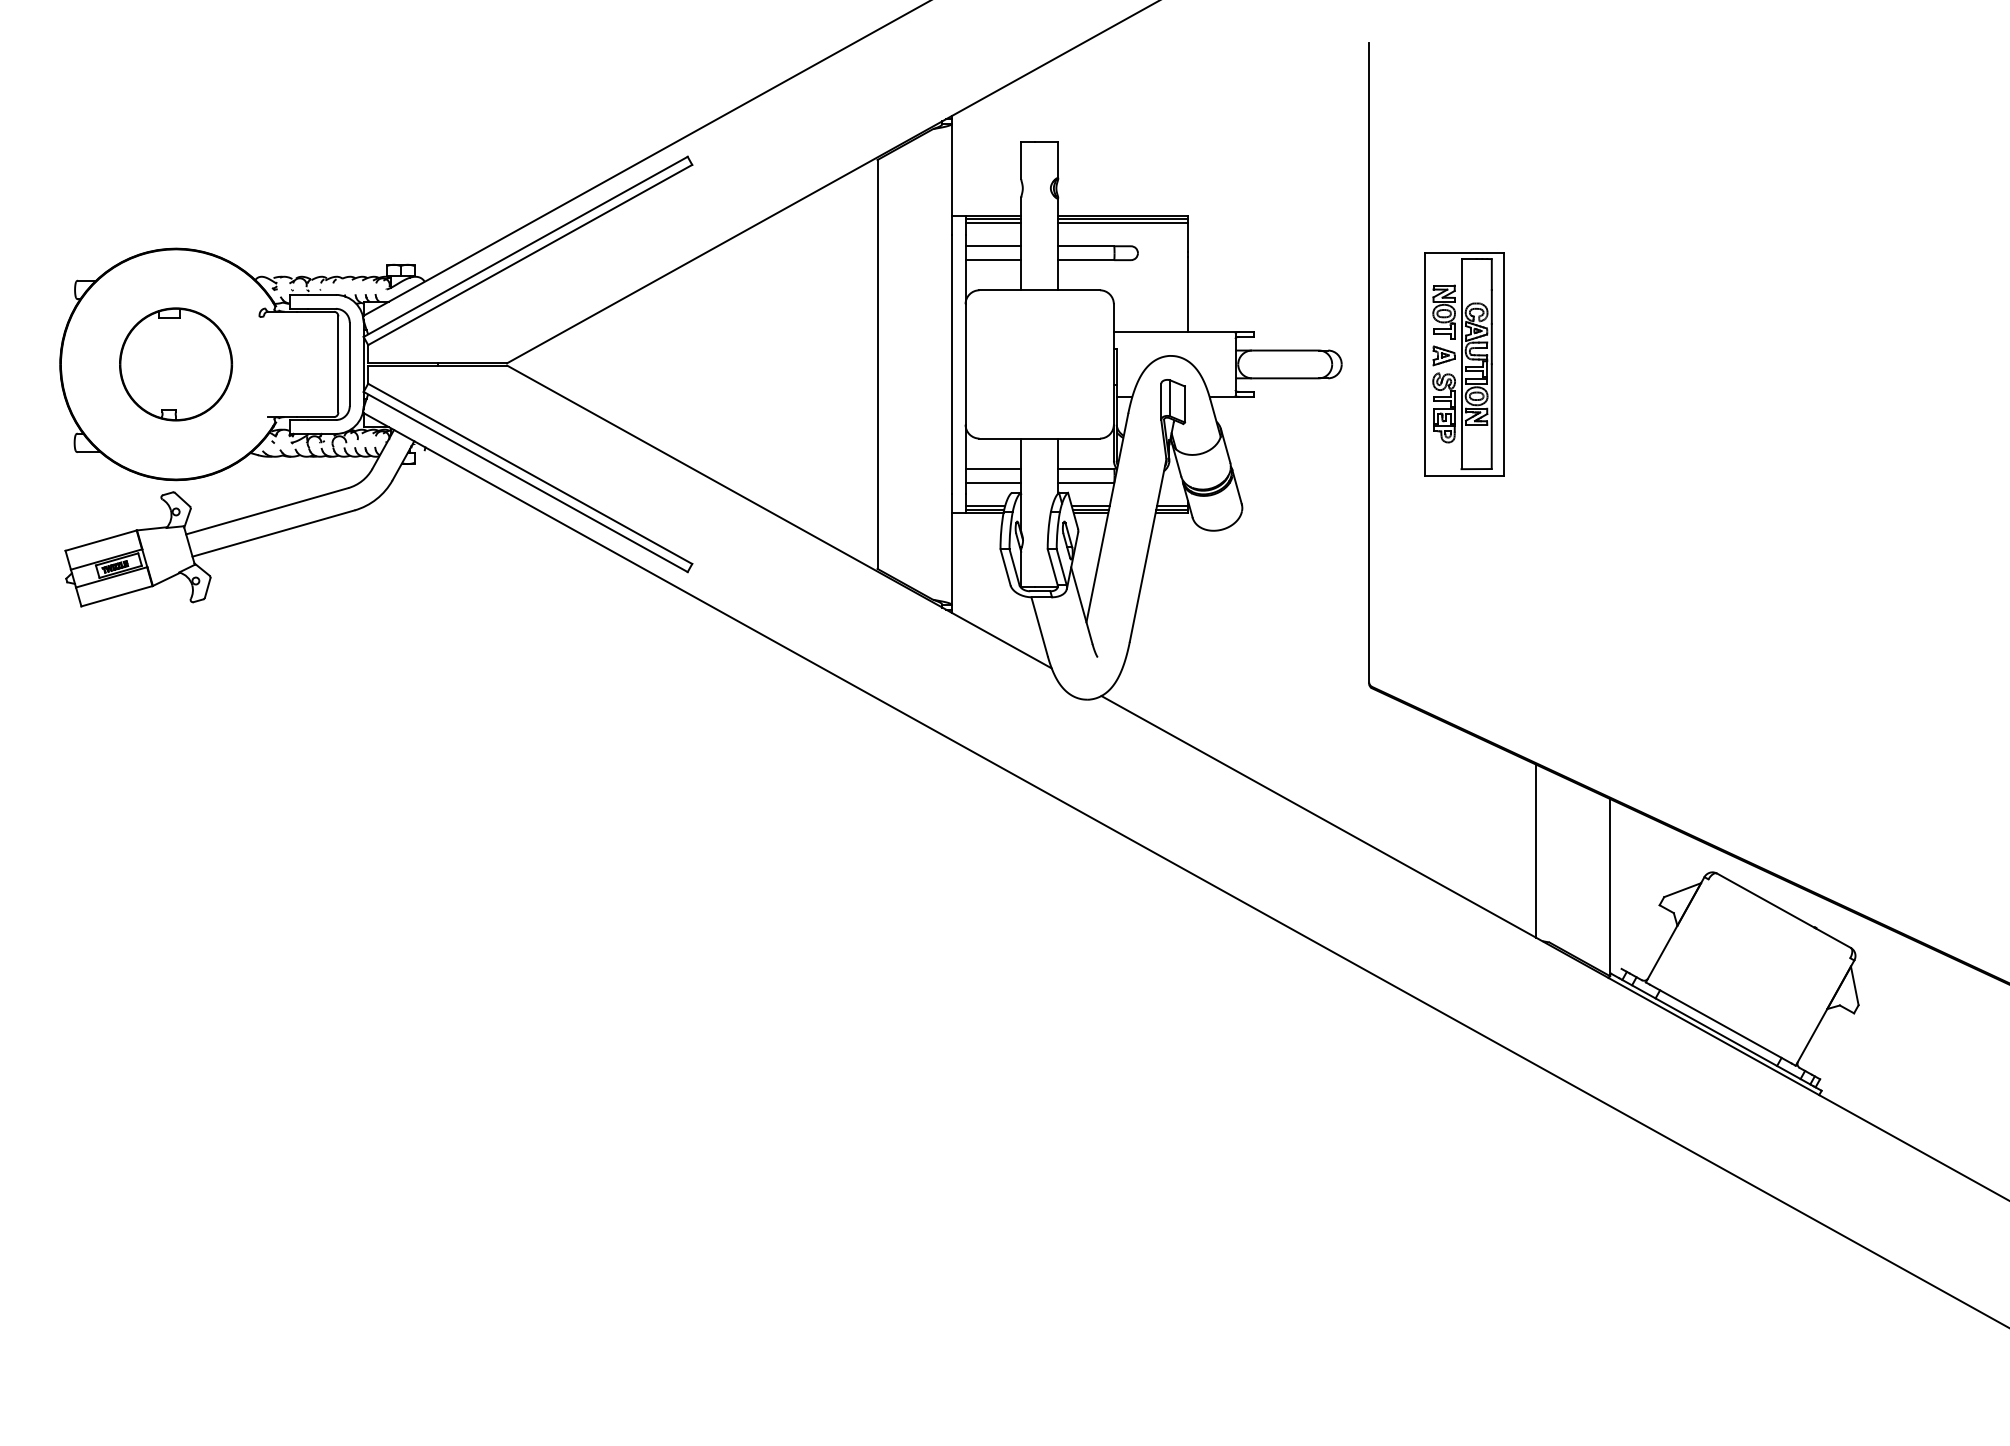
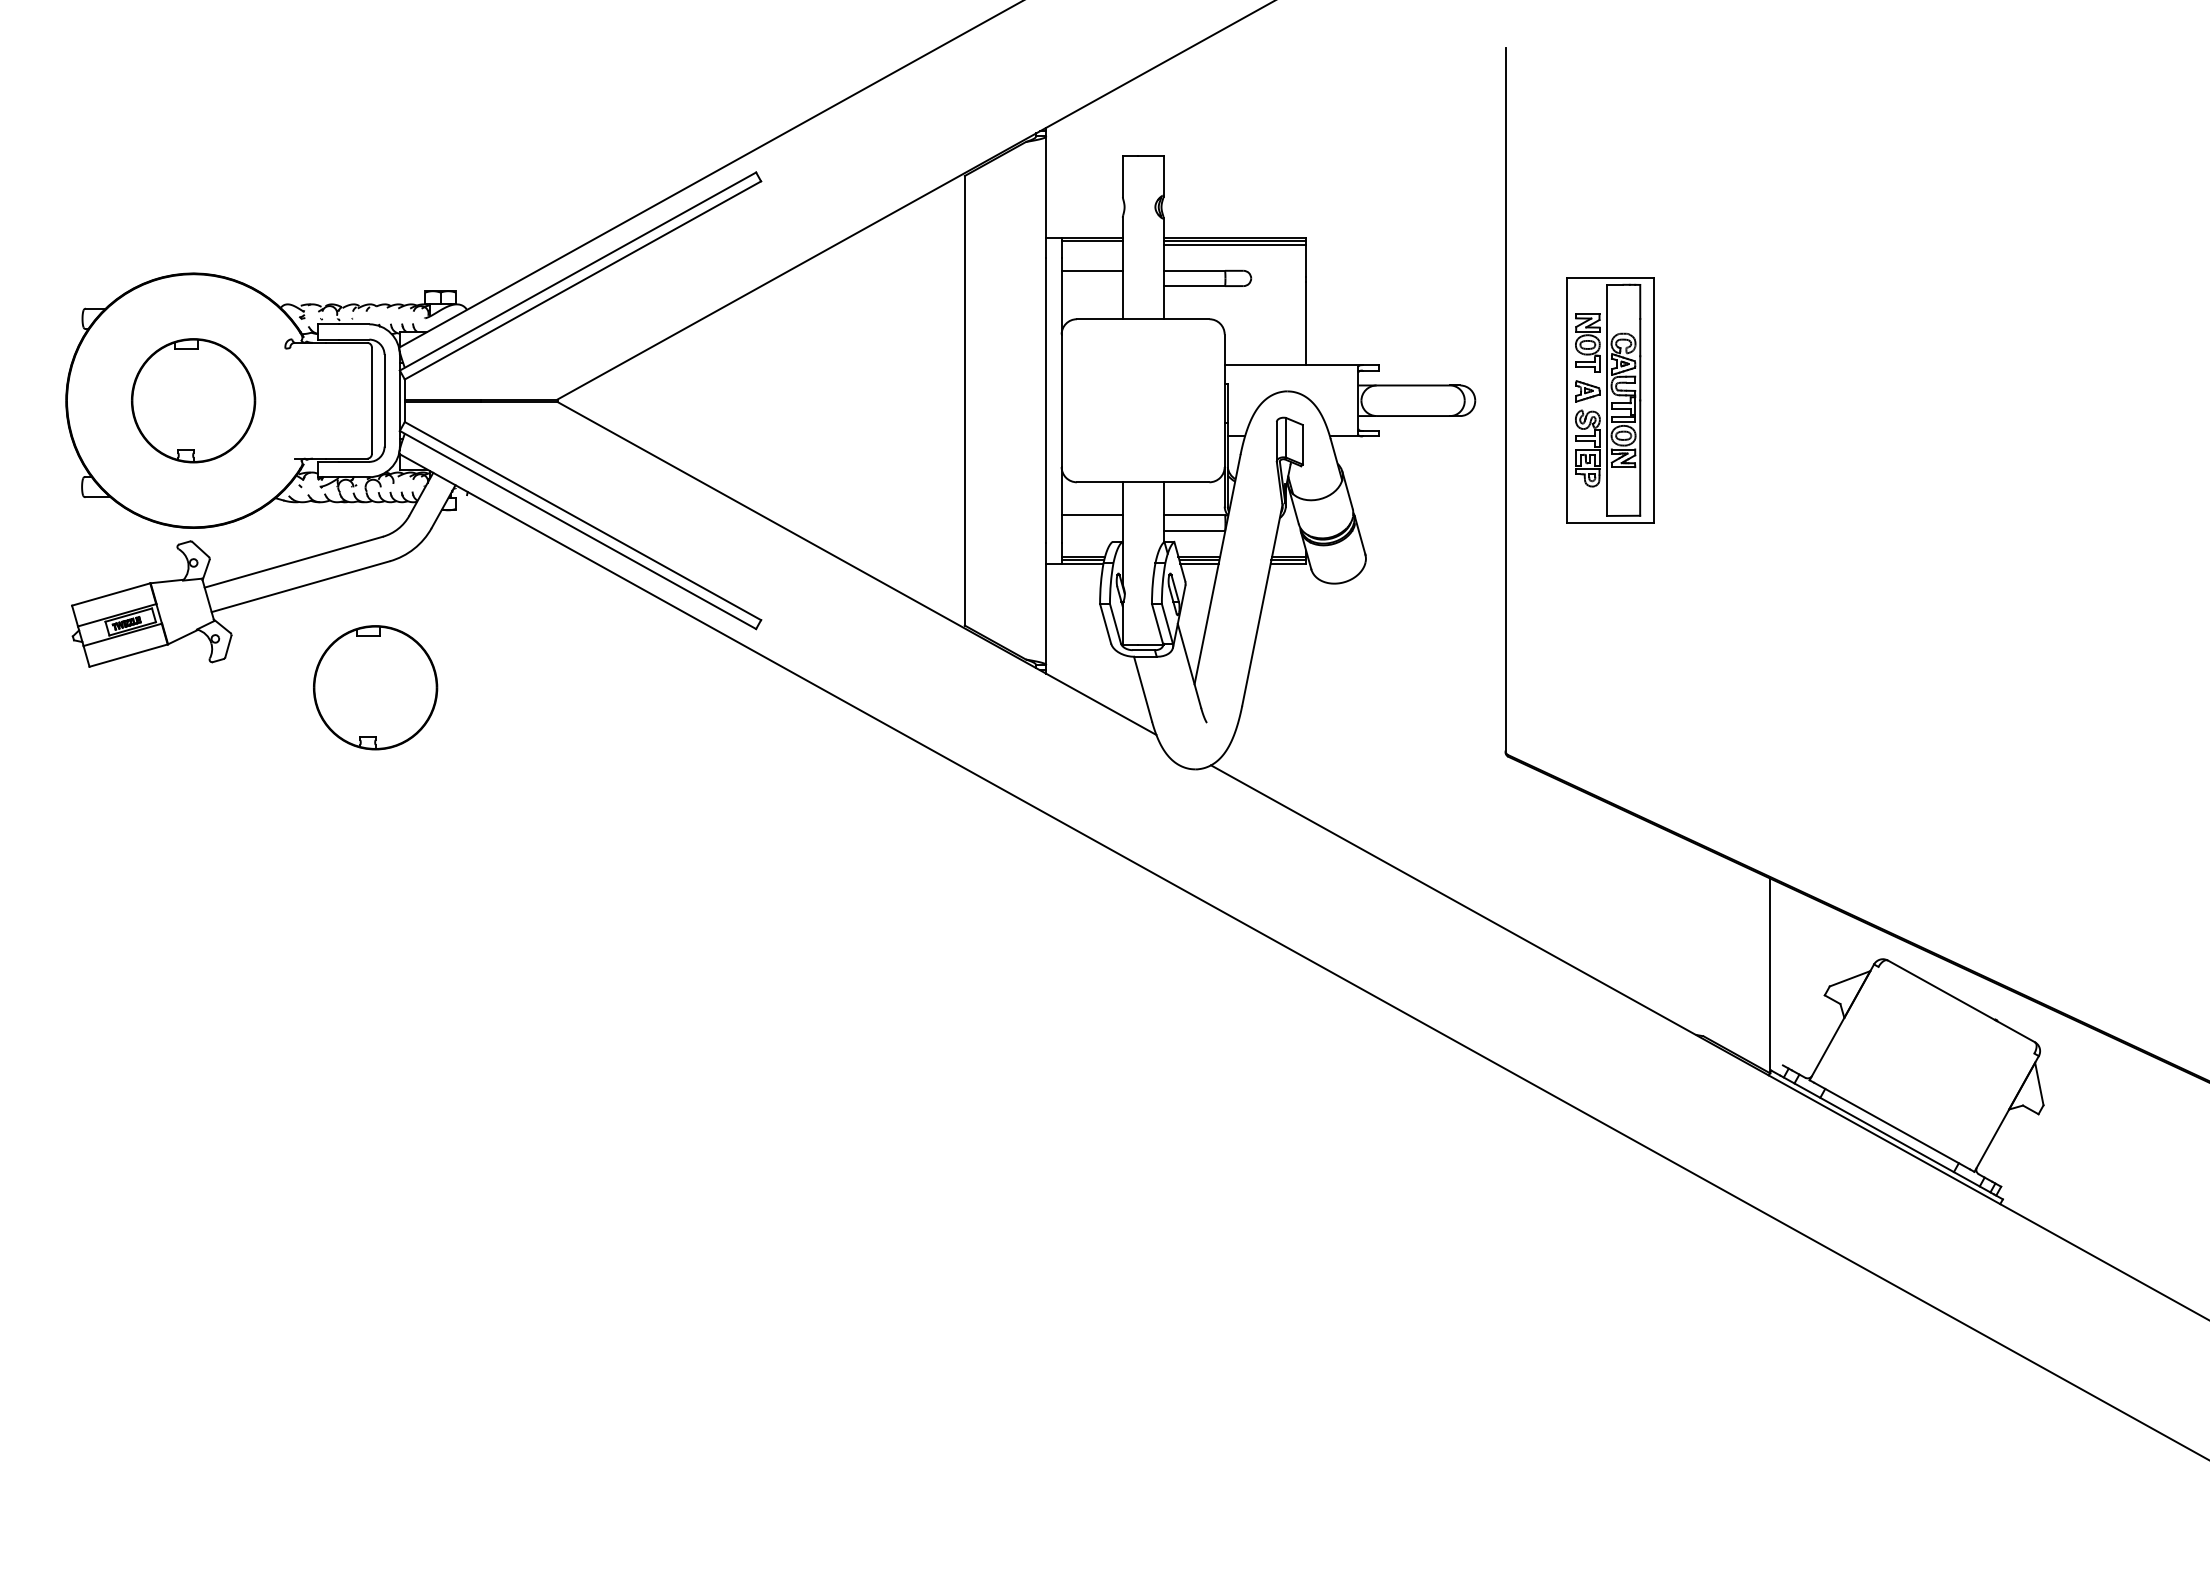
line: (992, 222) -> (1091, 244), removed
line: (992, 260) -> (1091, 286), removed
line: (992, 482) -> (1091, 530), removed
part: (341, 625) -> (375, 687), added
line: (1535, 850) -> (1688, 935), removed

